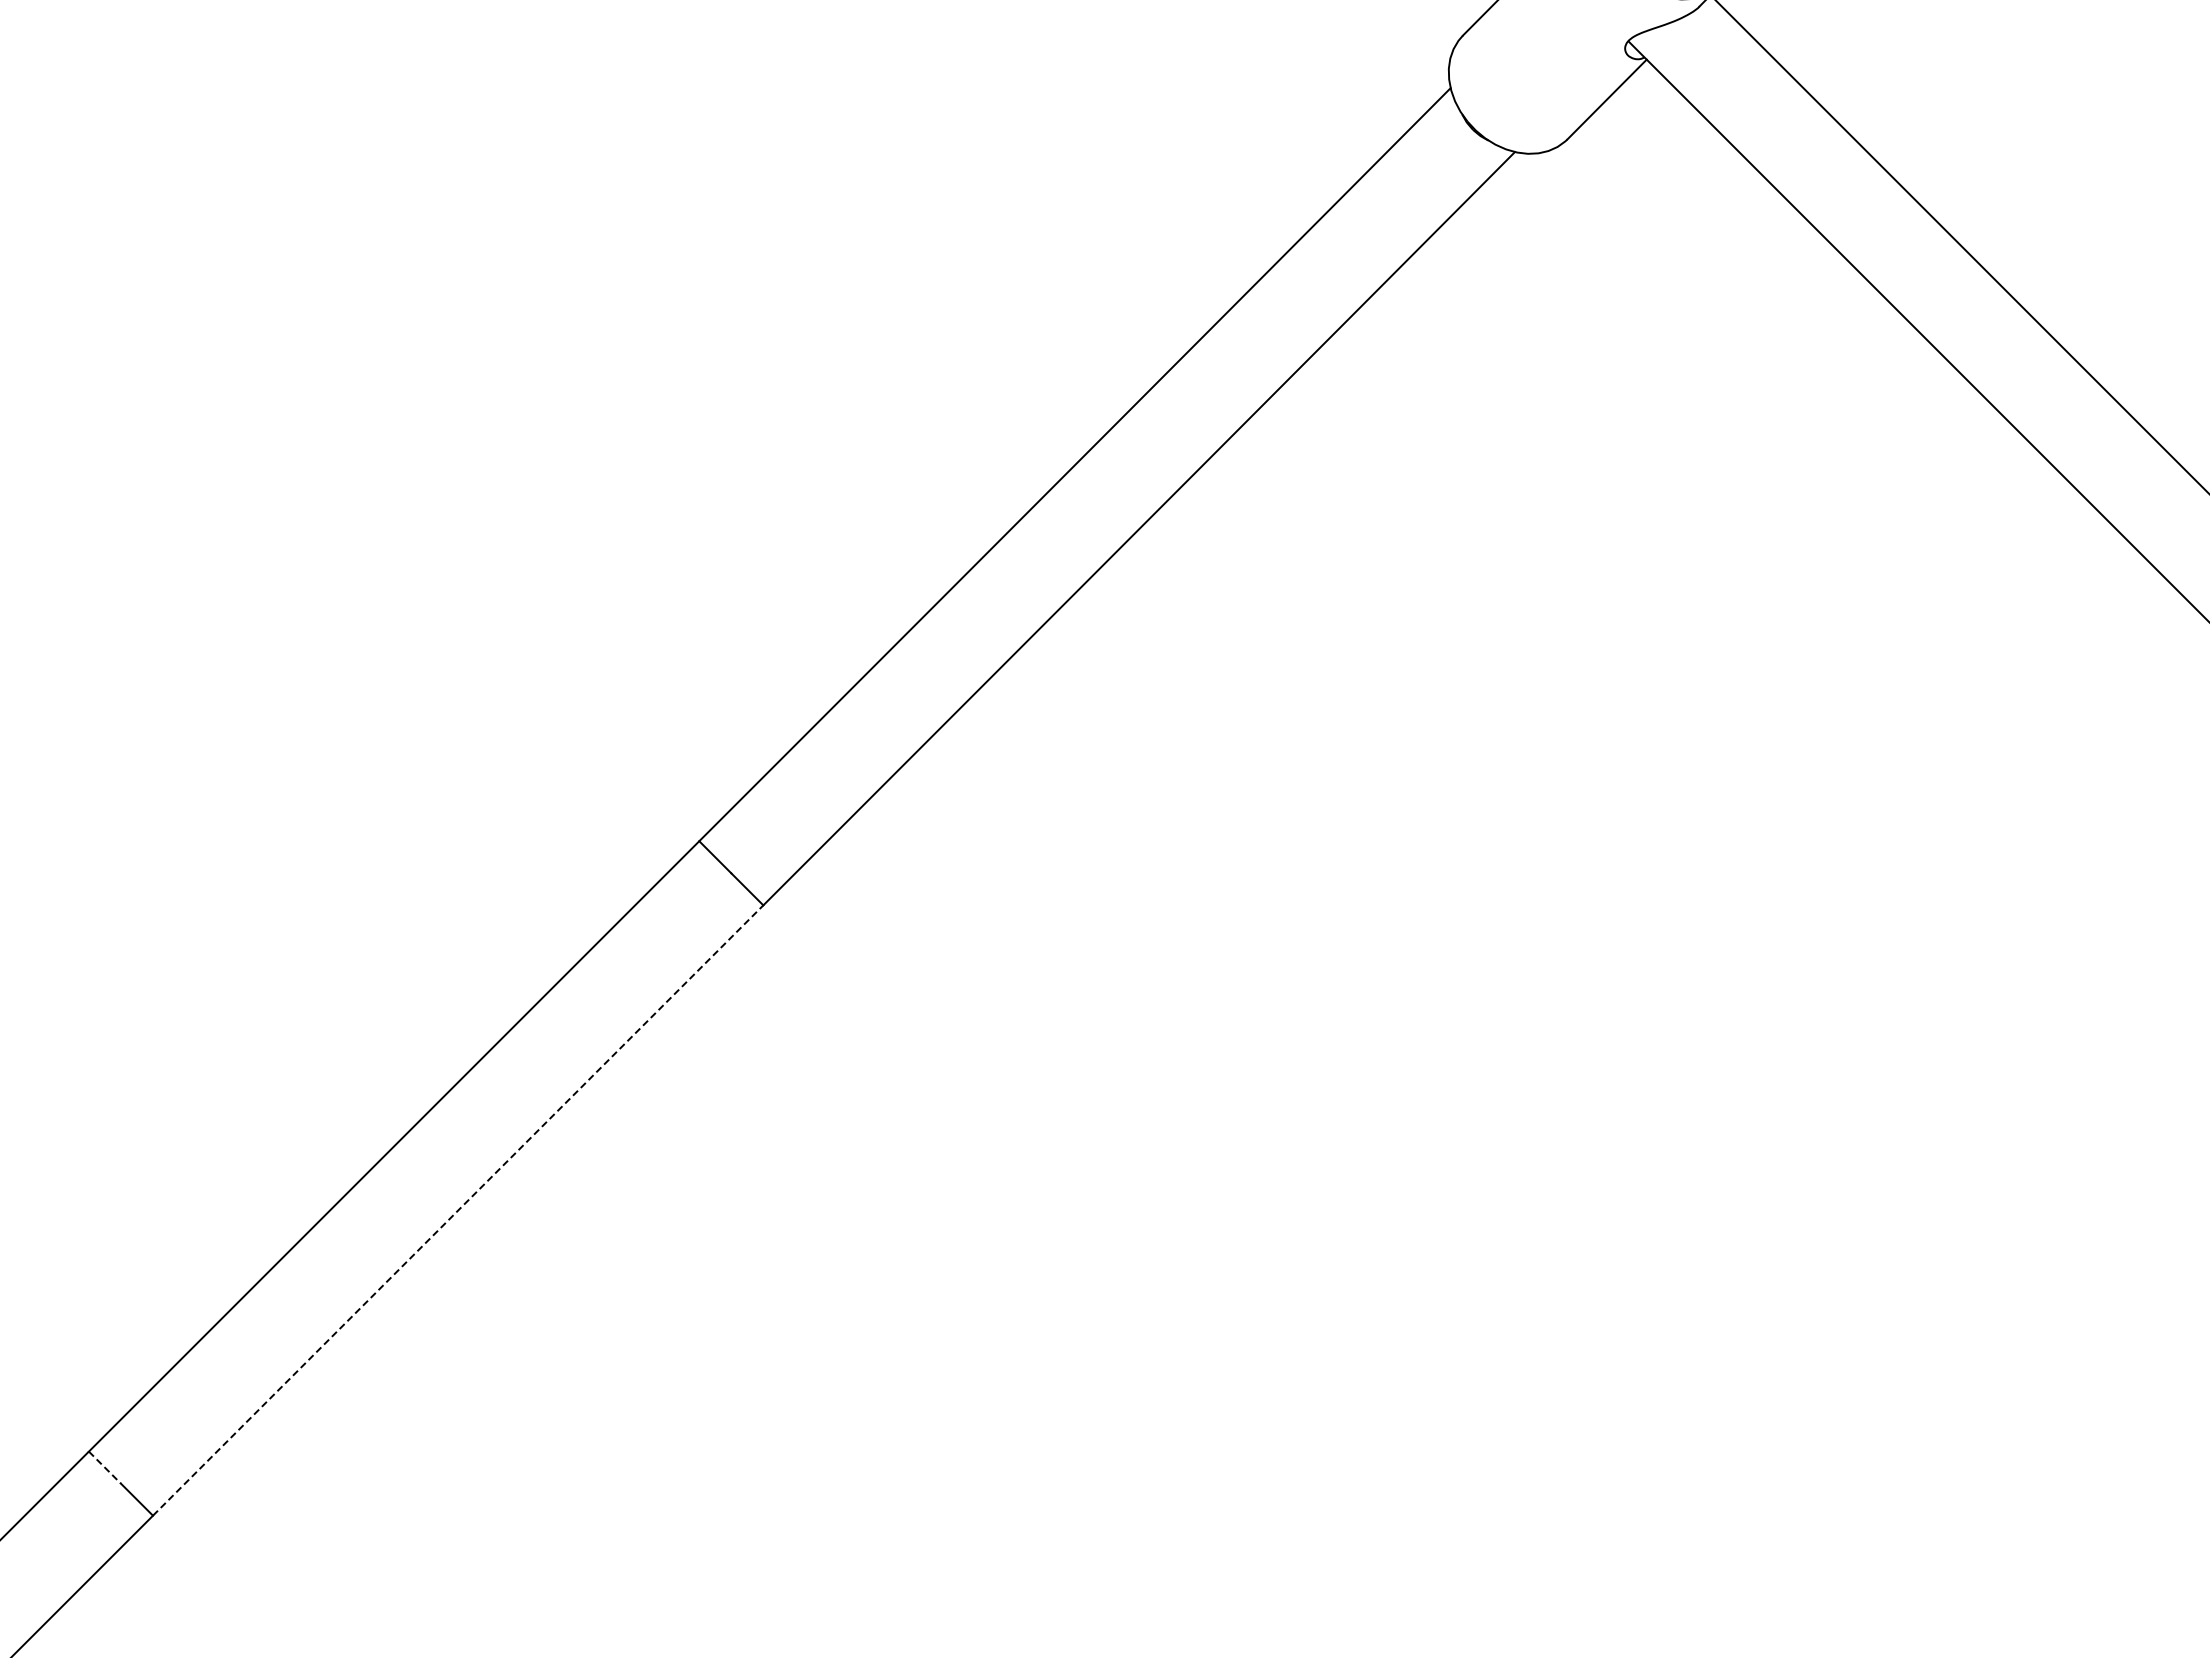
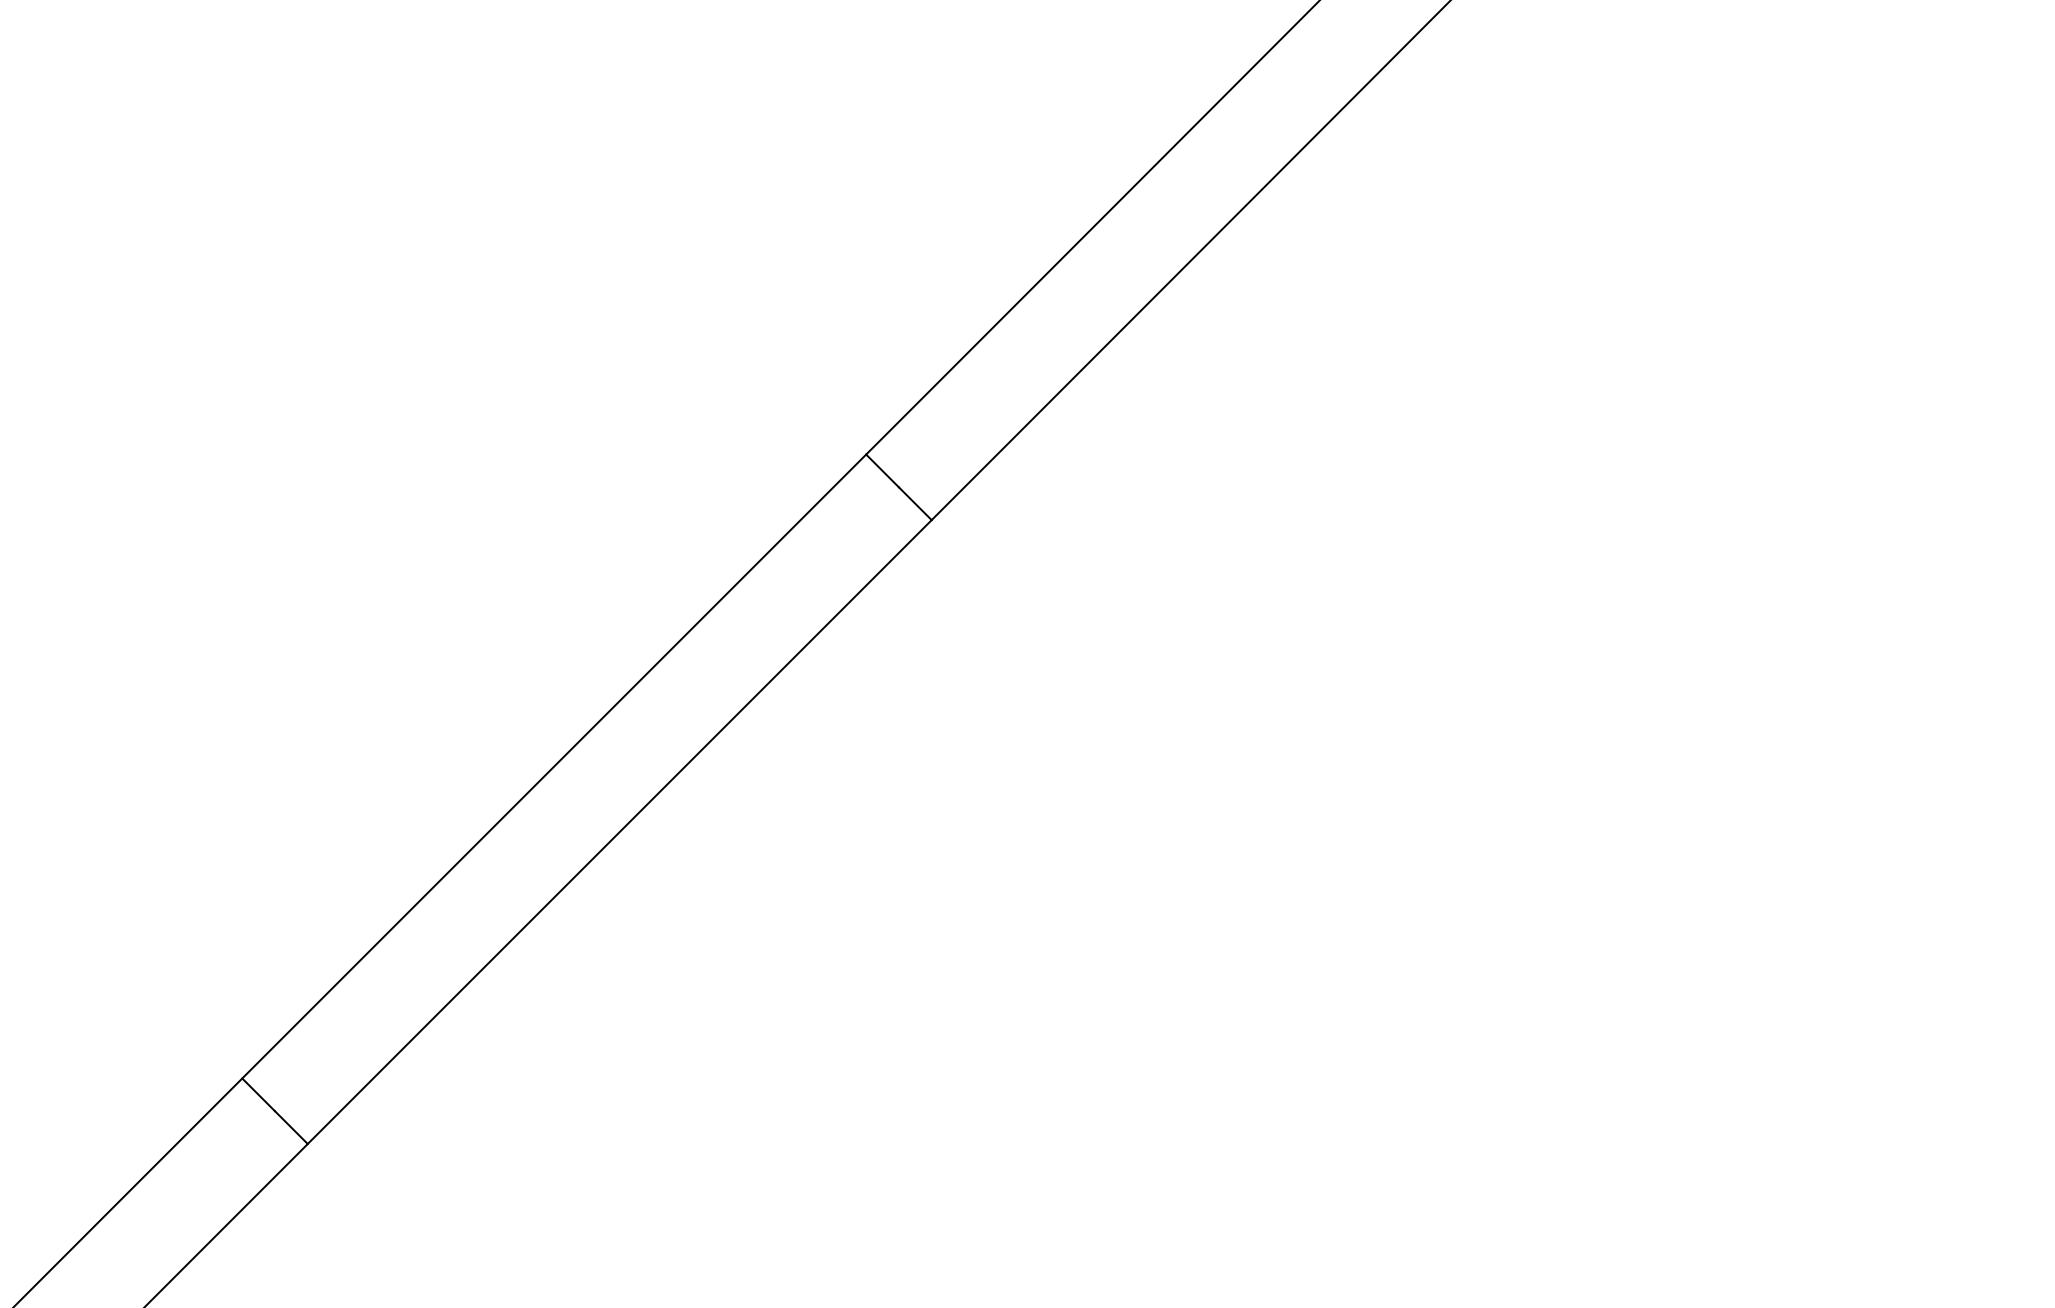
line: (458, 1210) -> (620, 832), dashed -> solid
line: (104, 1467) -> (258, 1094), dashed -> solid

